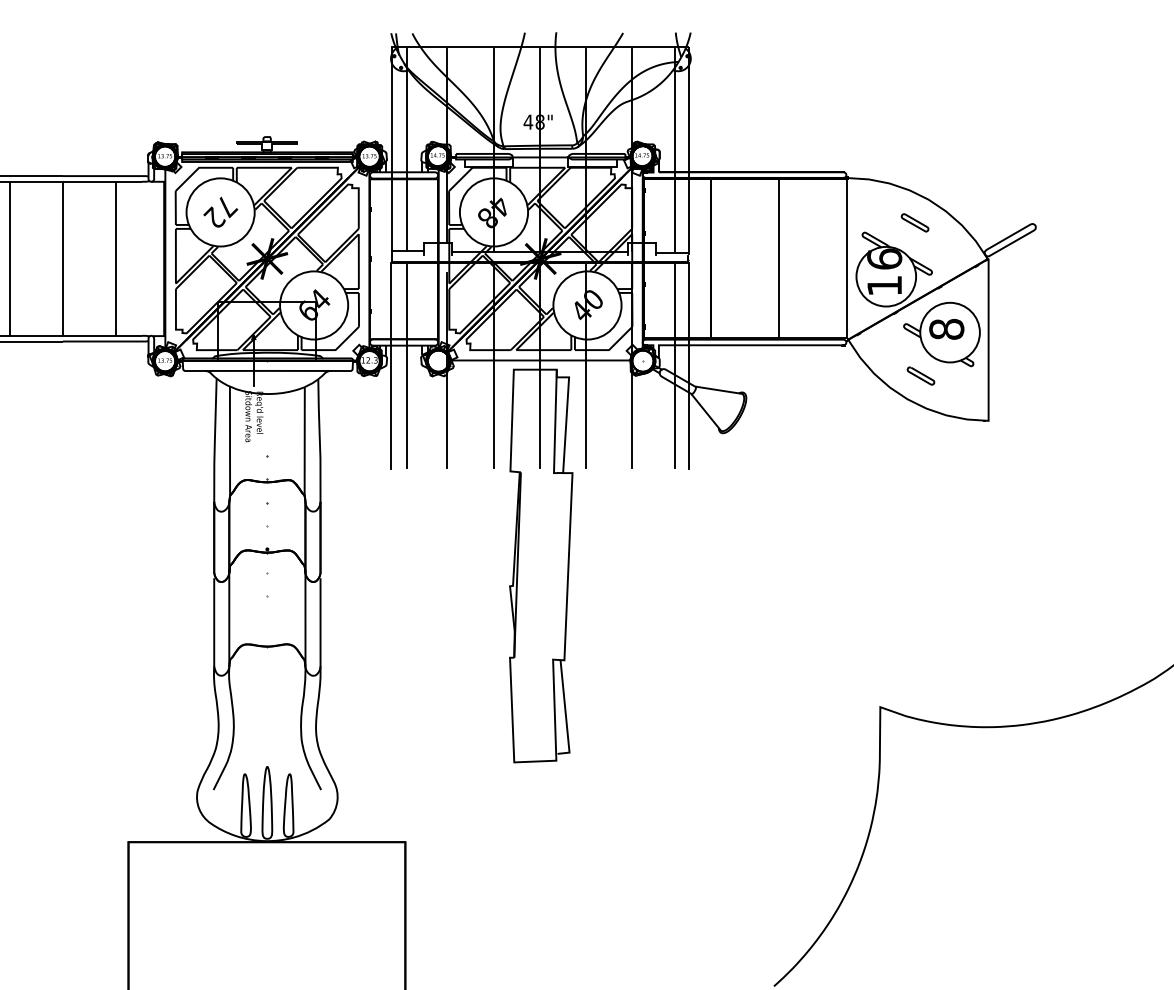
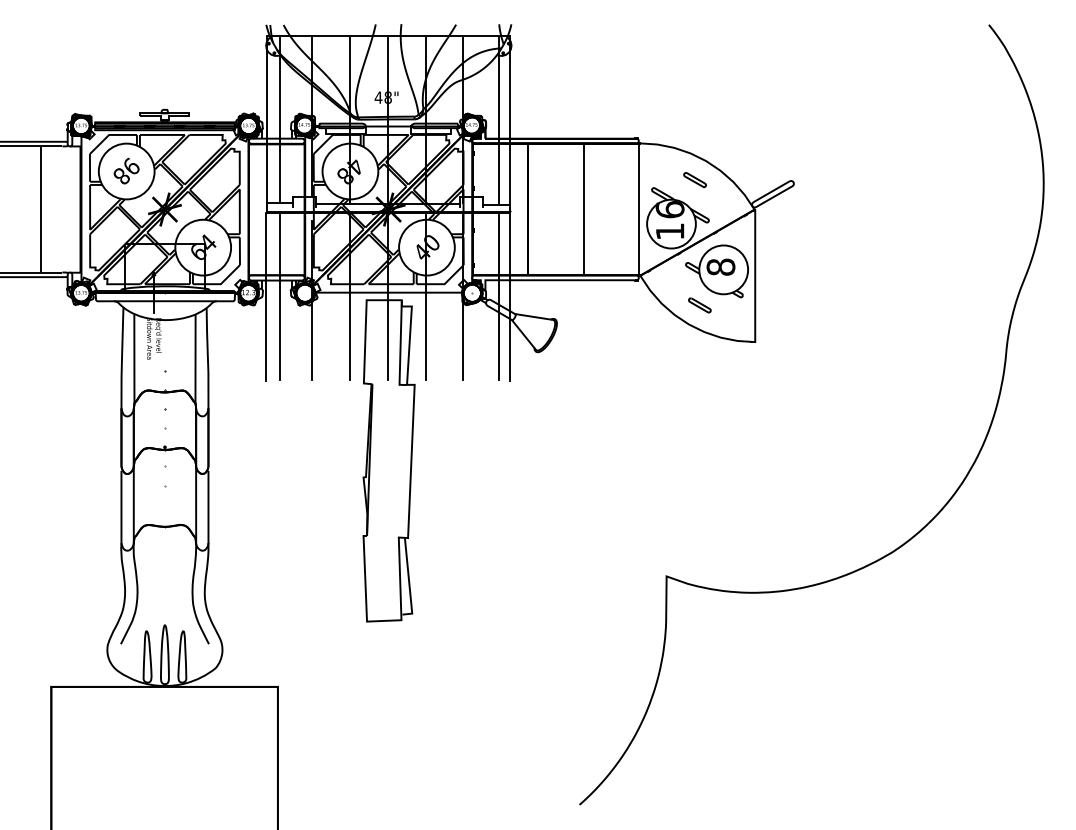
text: (220, 211) -> (126, 170), 72 -> 98

